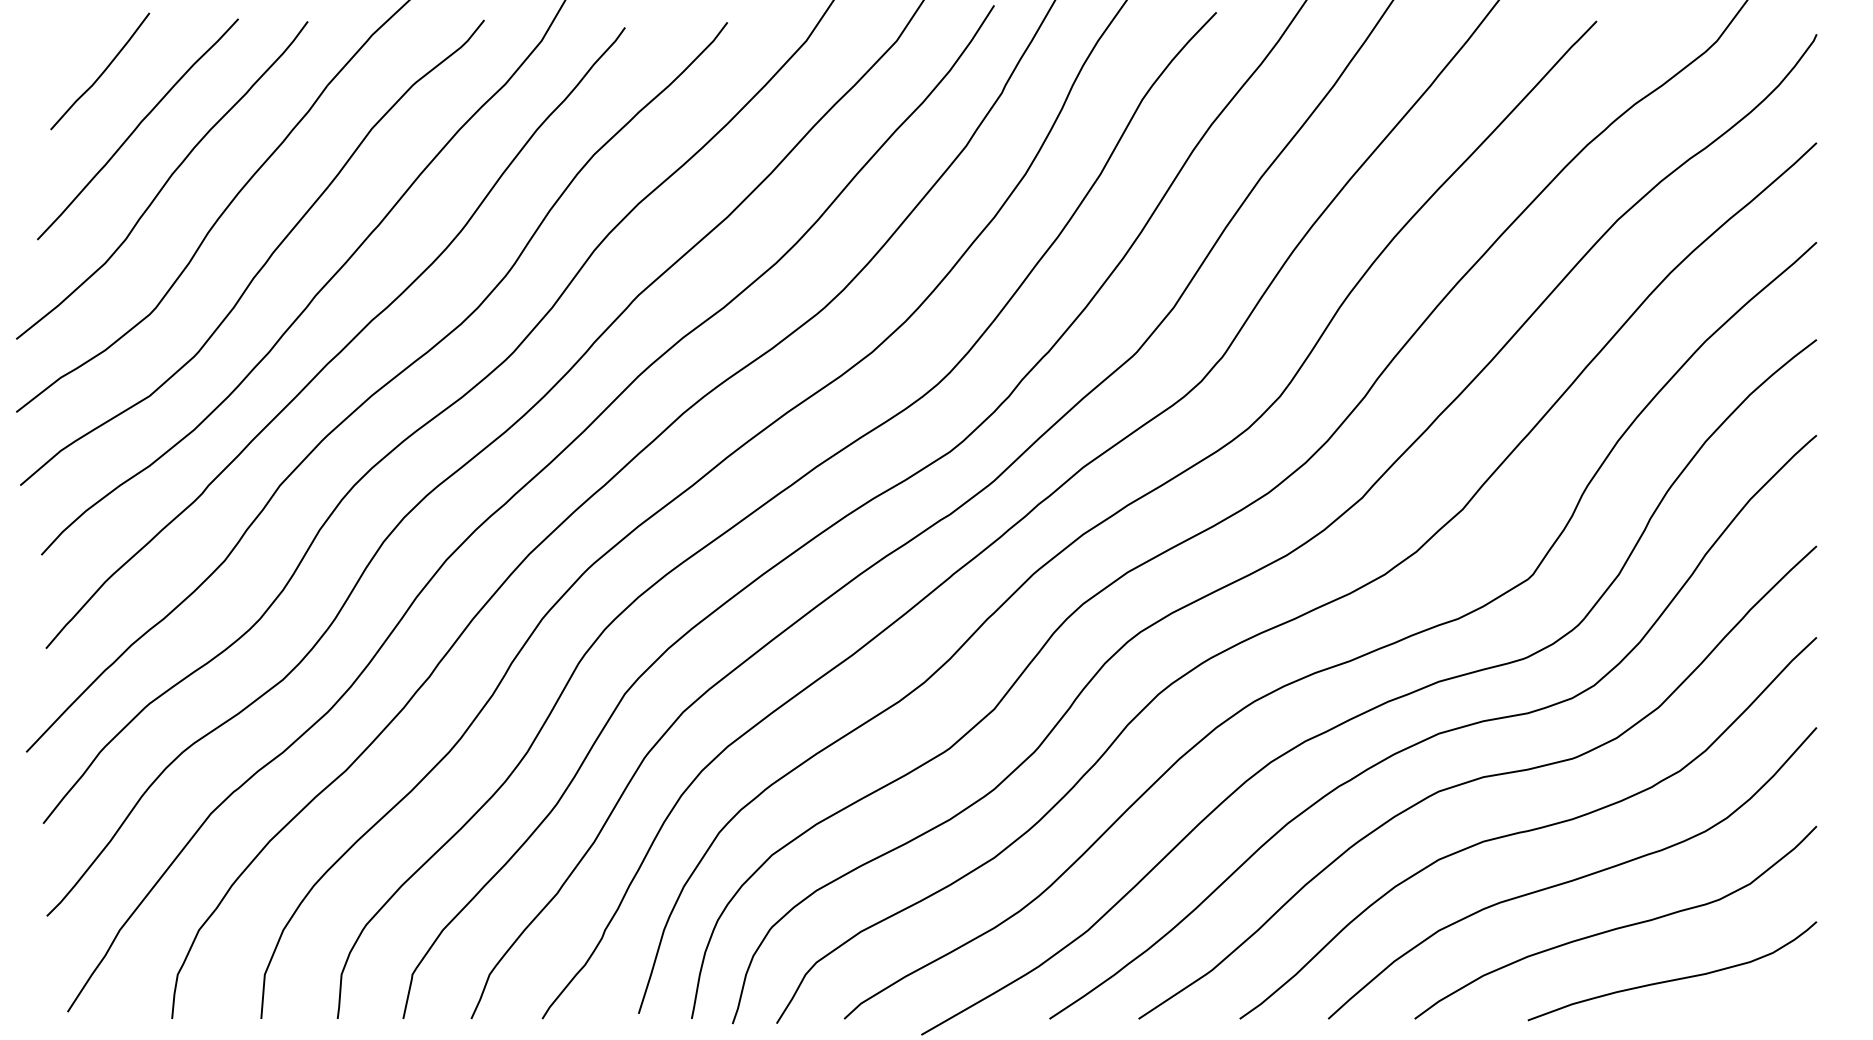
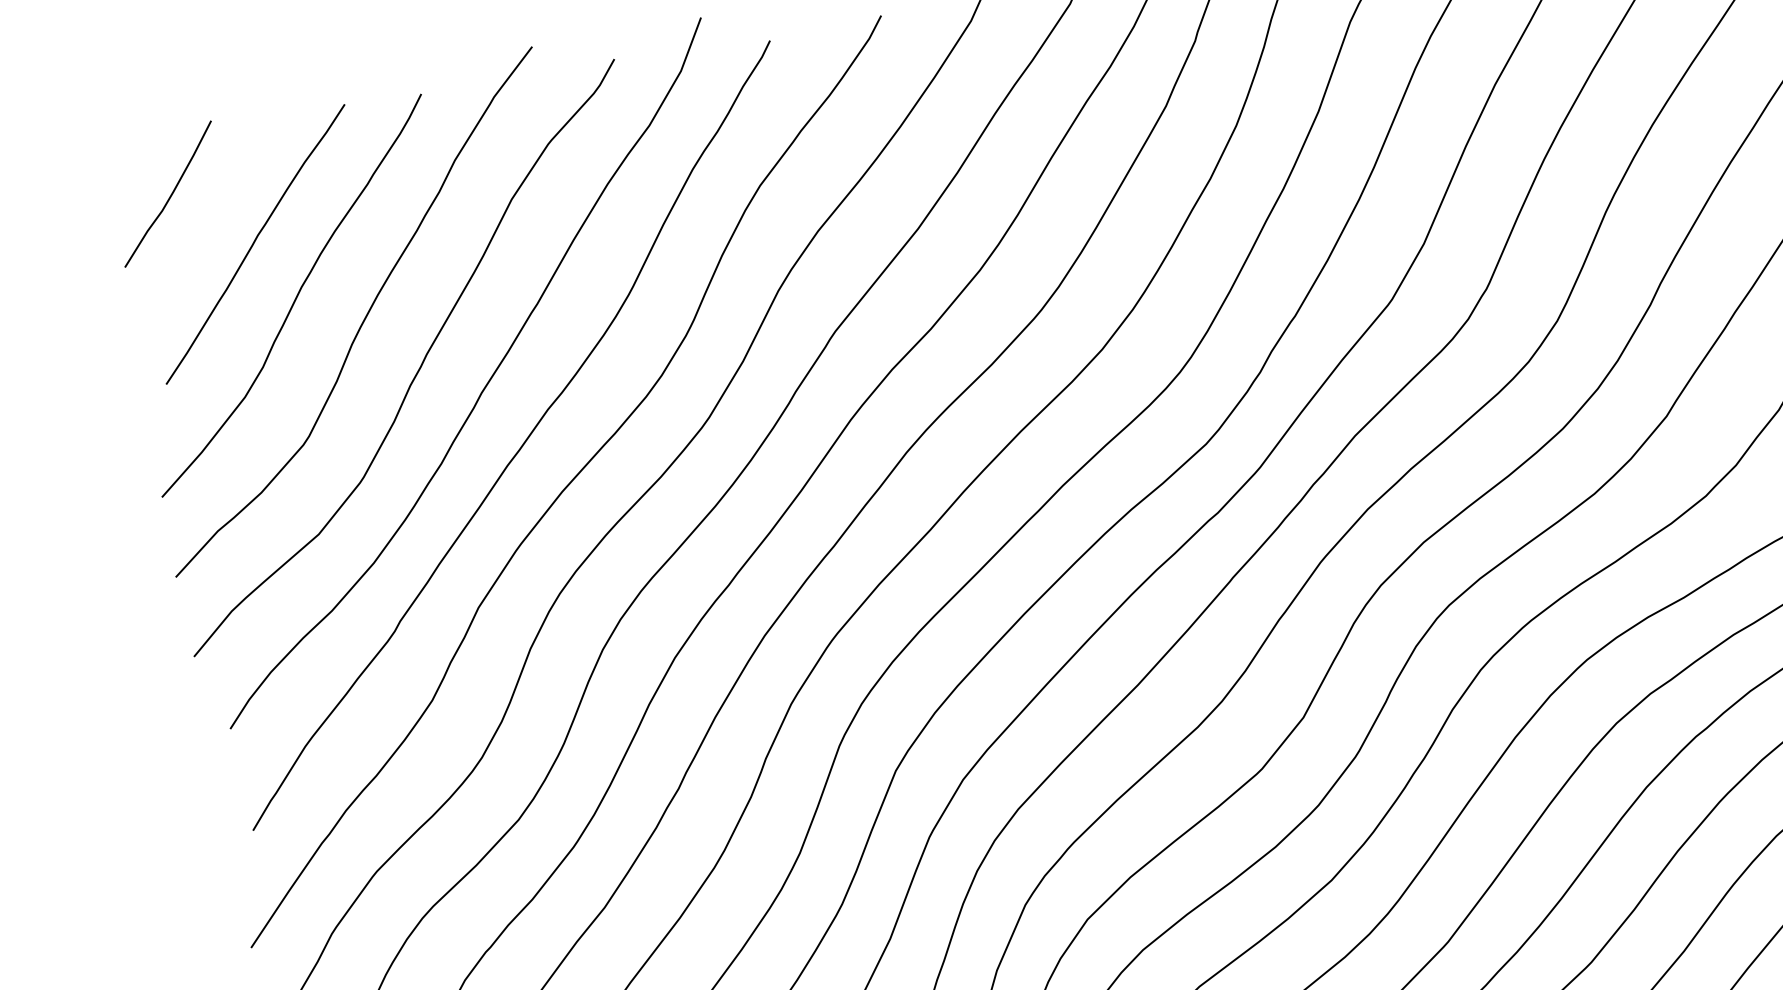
curve: (102, 71) -> (170, 193), moved

